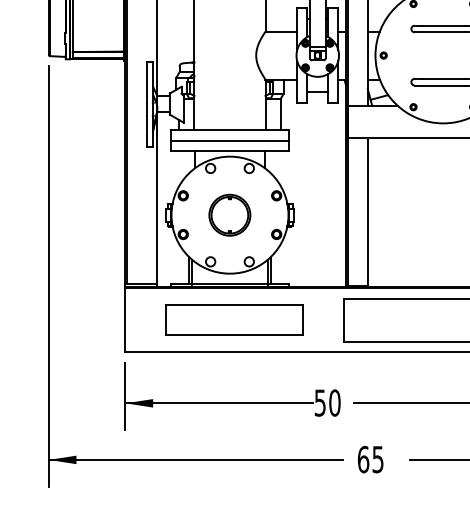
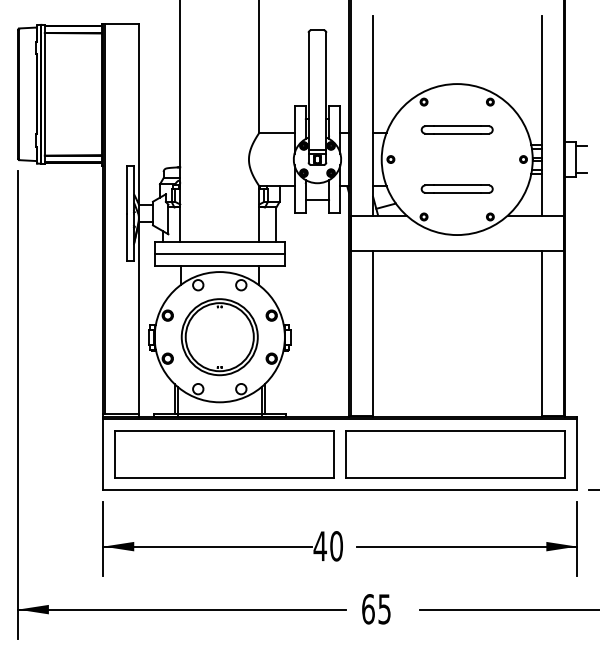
part: (229, 215) -> (219, 337), size x1.67
part: (234, 320) -> (224, 454), size x1.43
text: (319, 403) -> (319, 546), 50 -> 40

